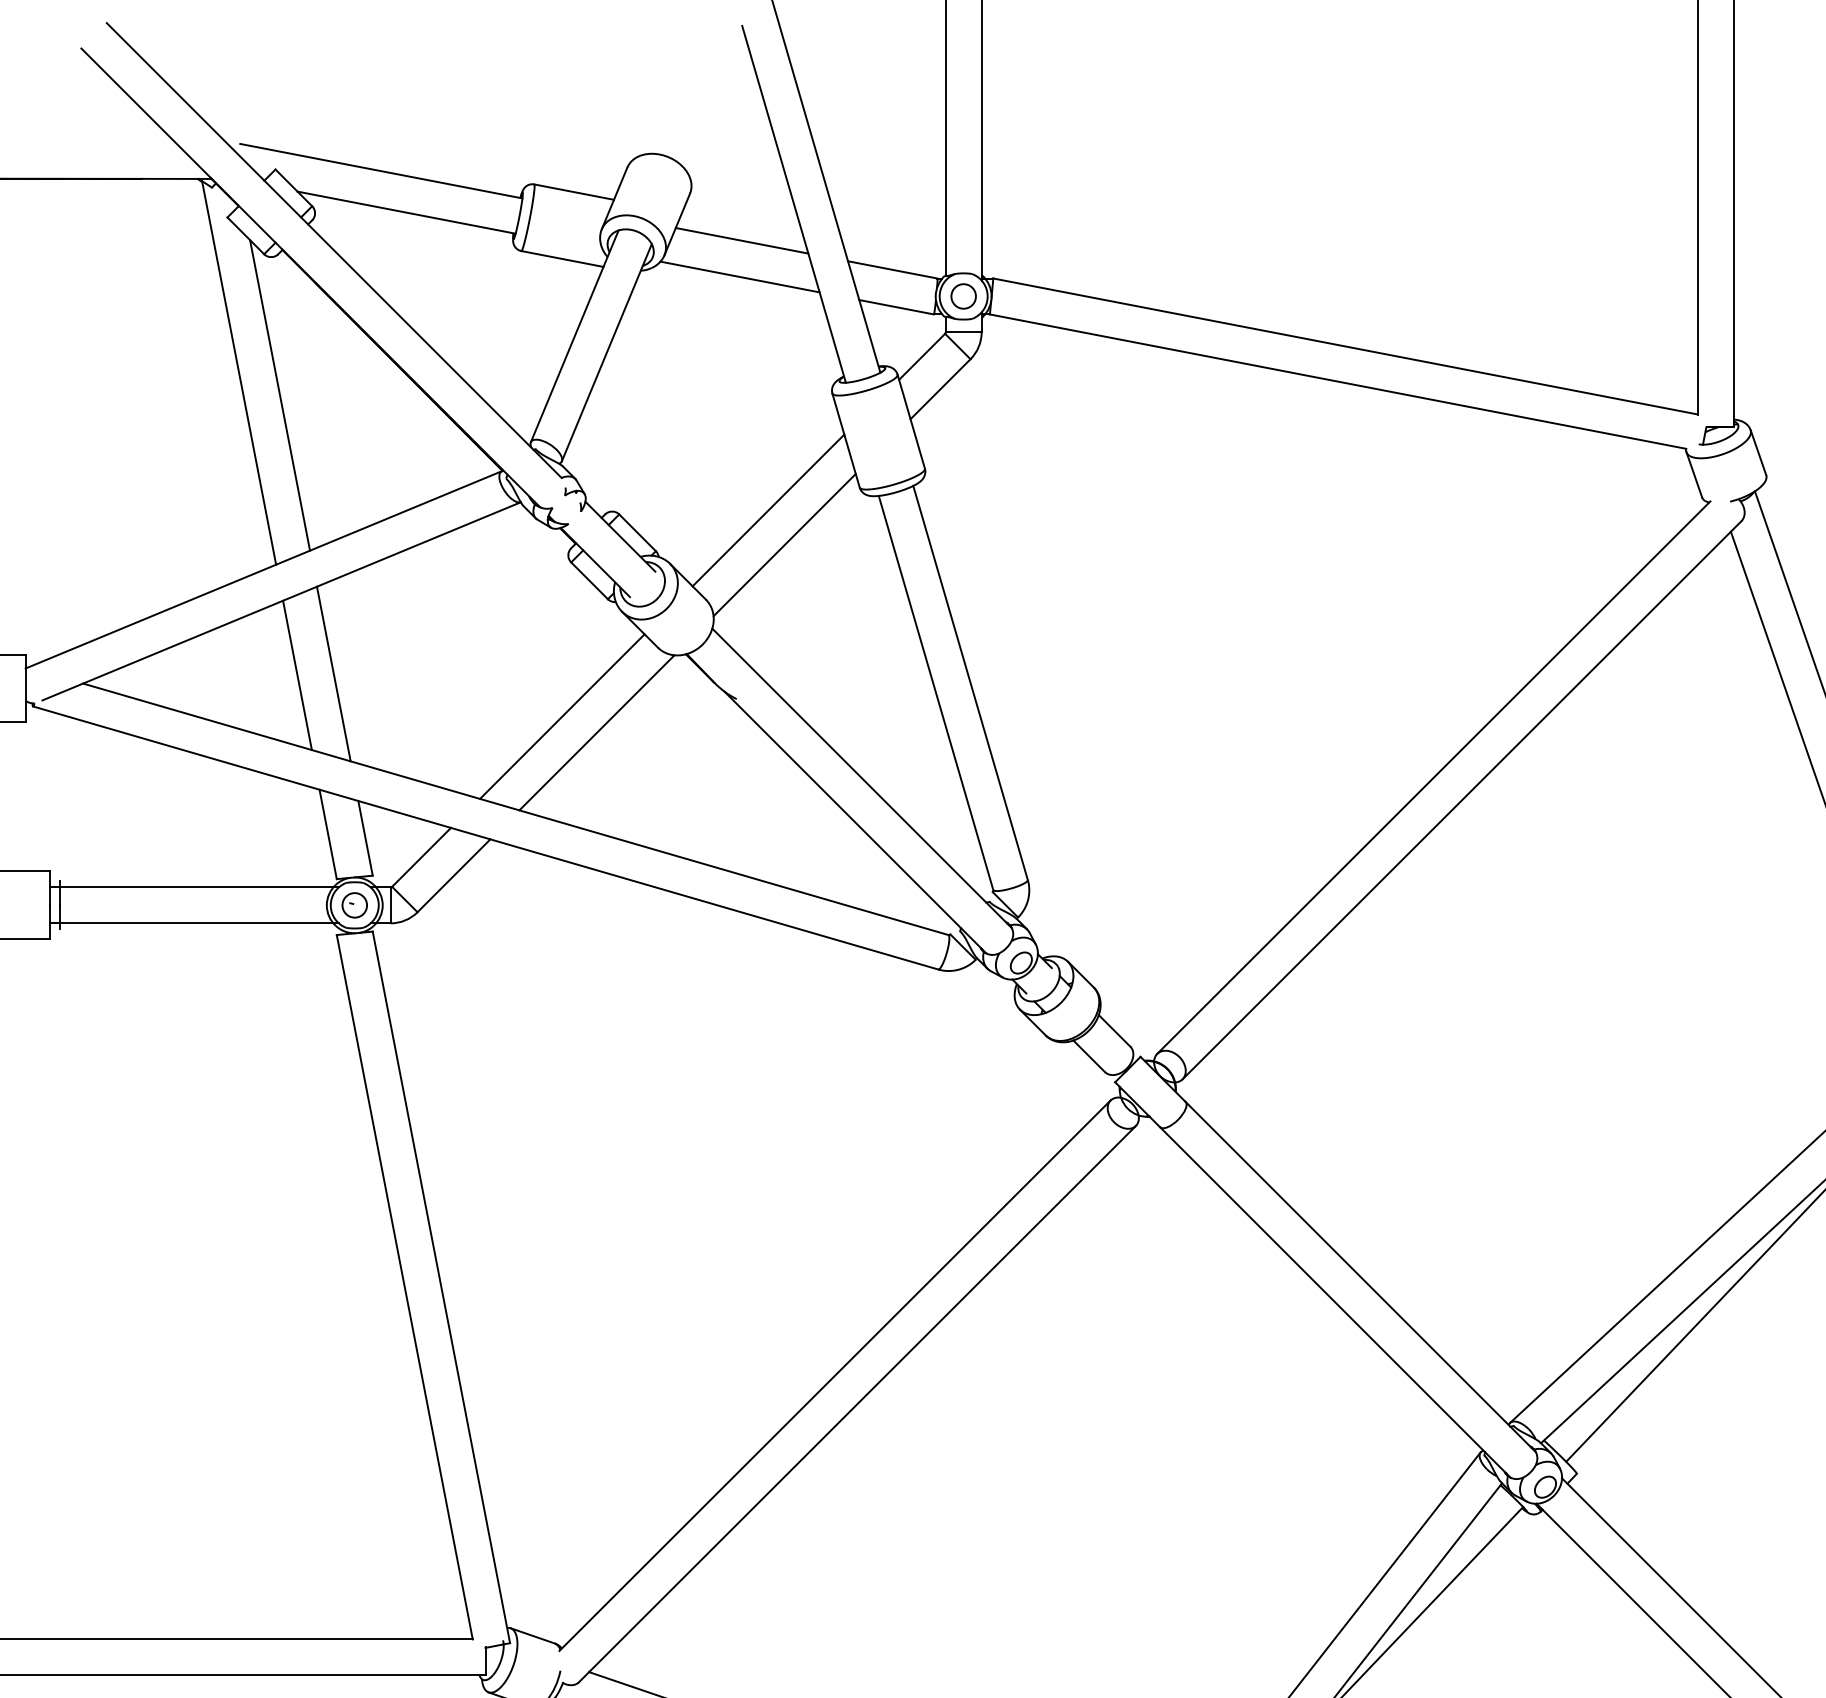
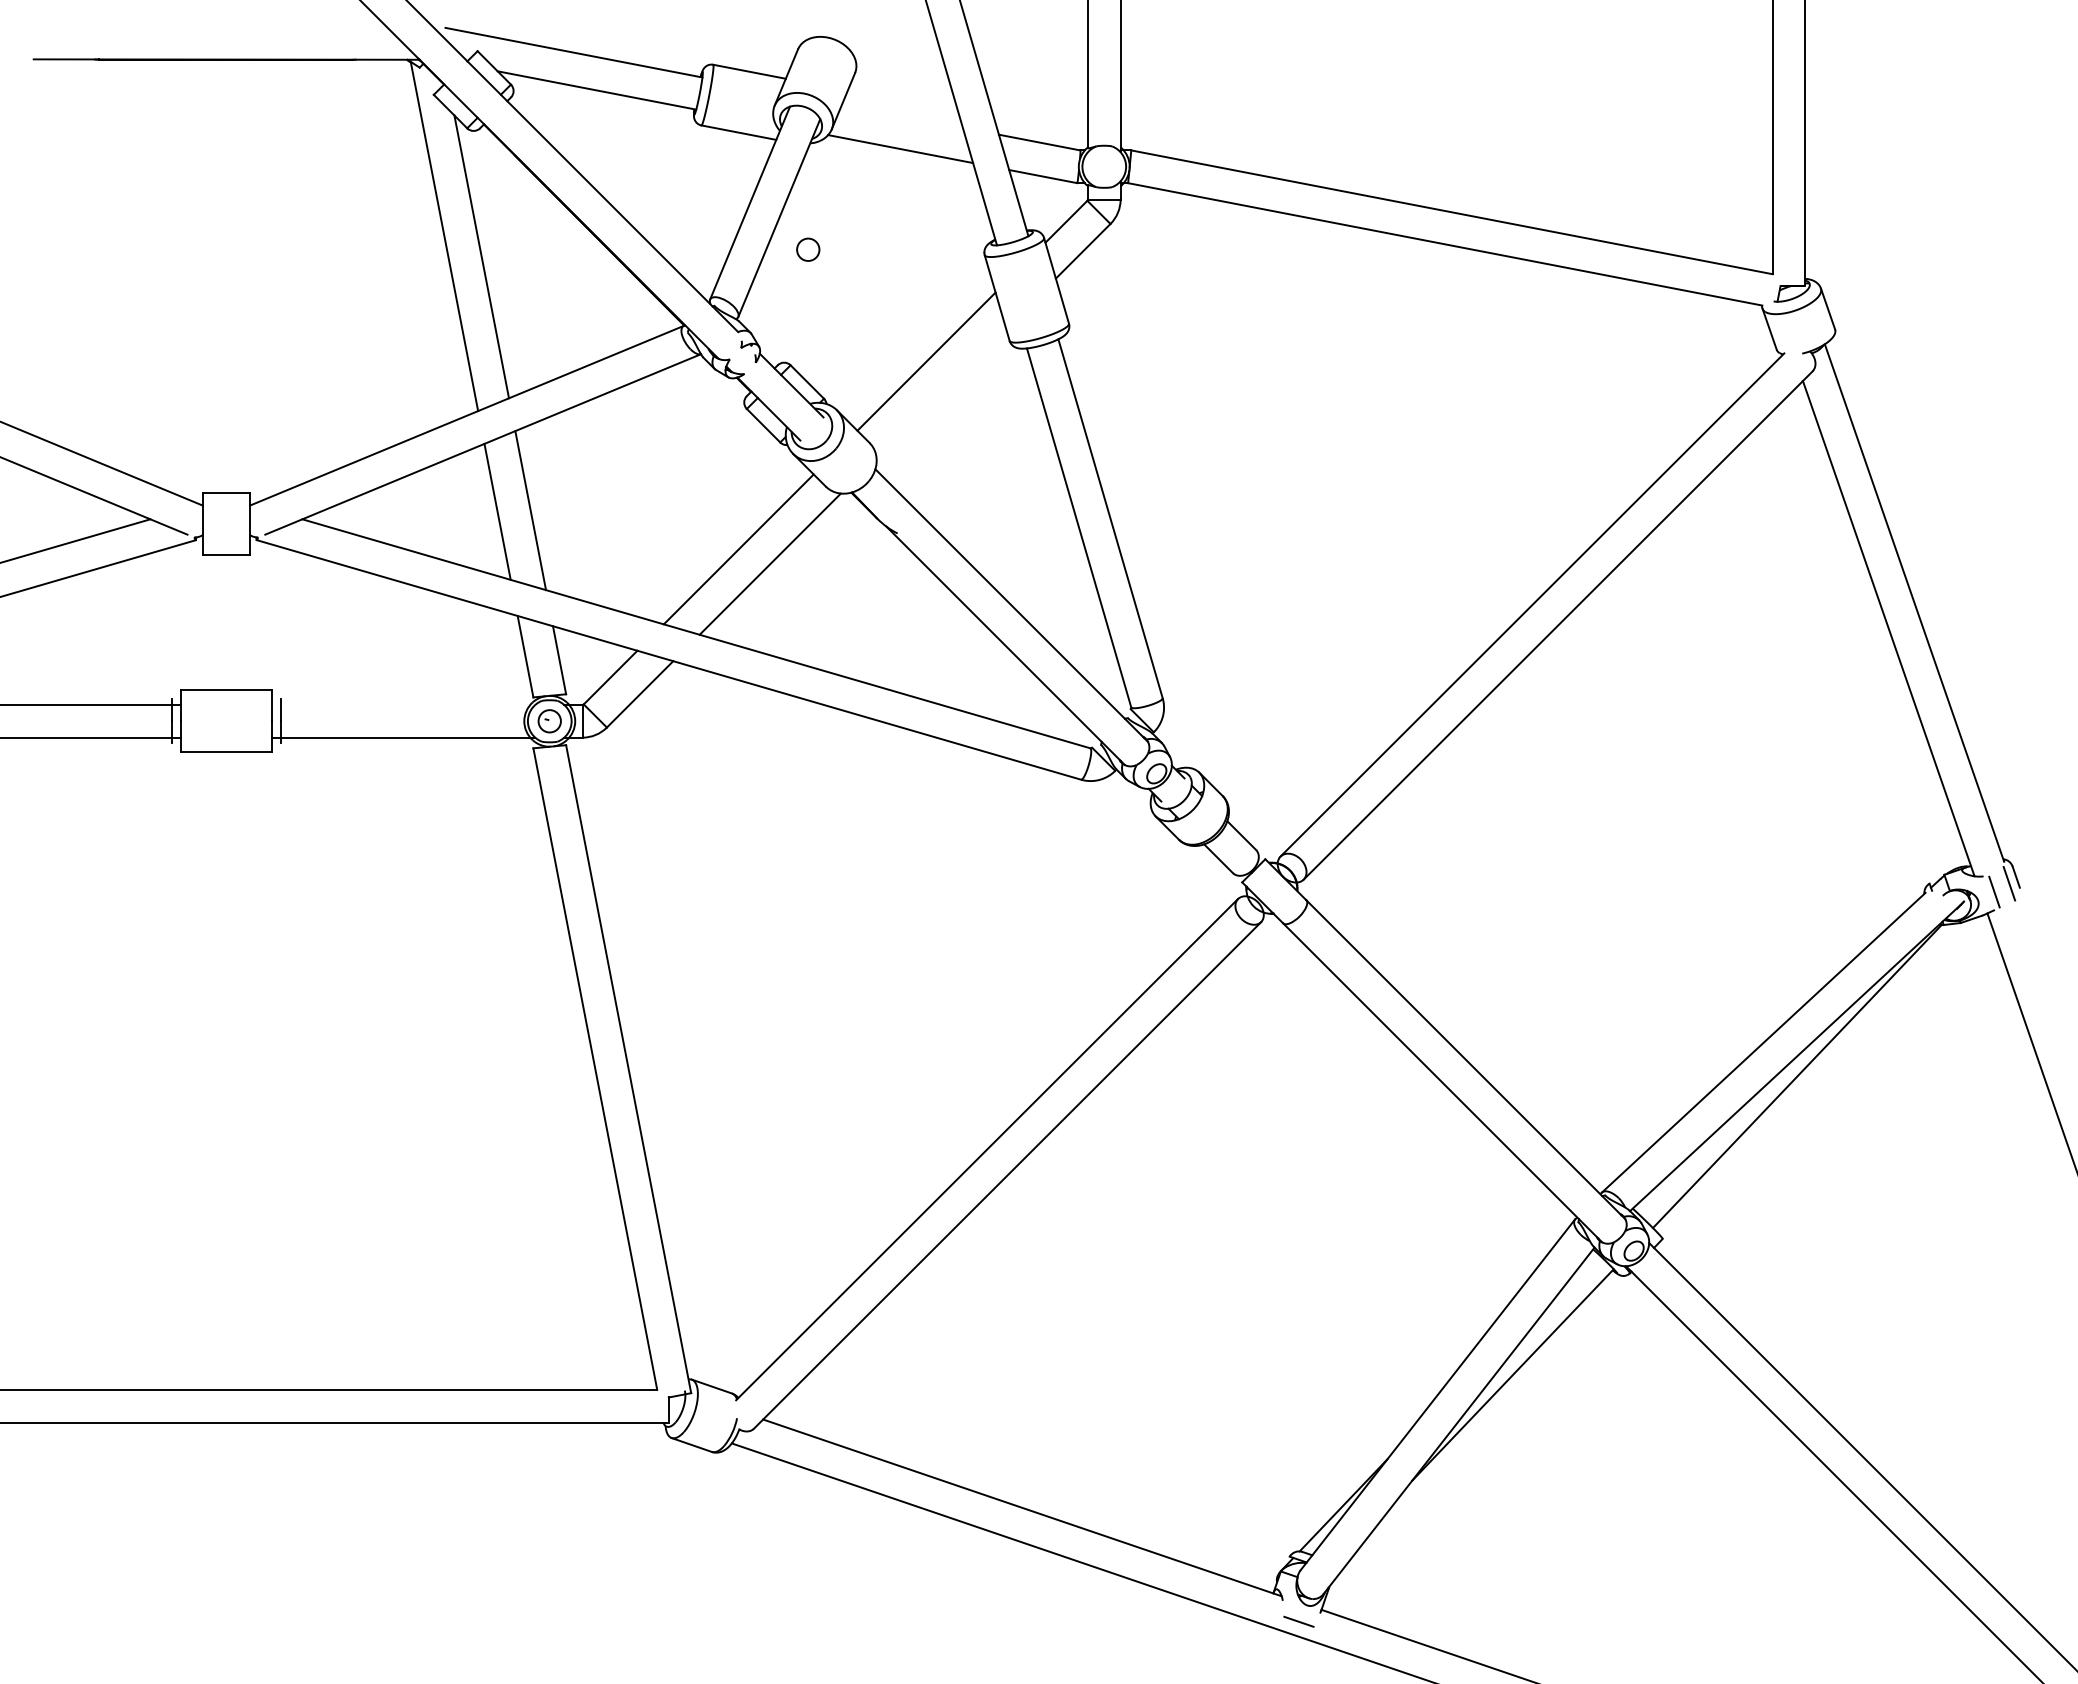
line: (742, 240) -> (902, 115), removed
circle: (963, 296) -> (808, 249), moved
line: (784, 544) -> (941, 392), removed
line: (194, 886) -> (403, 704), removed

